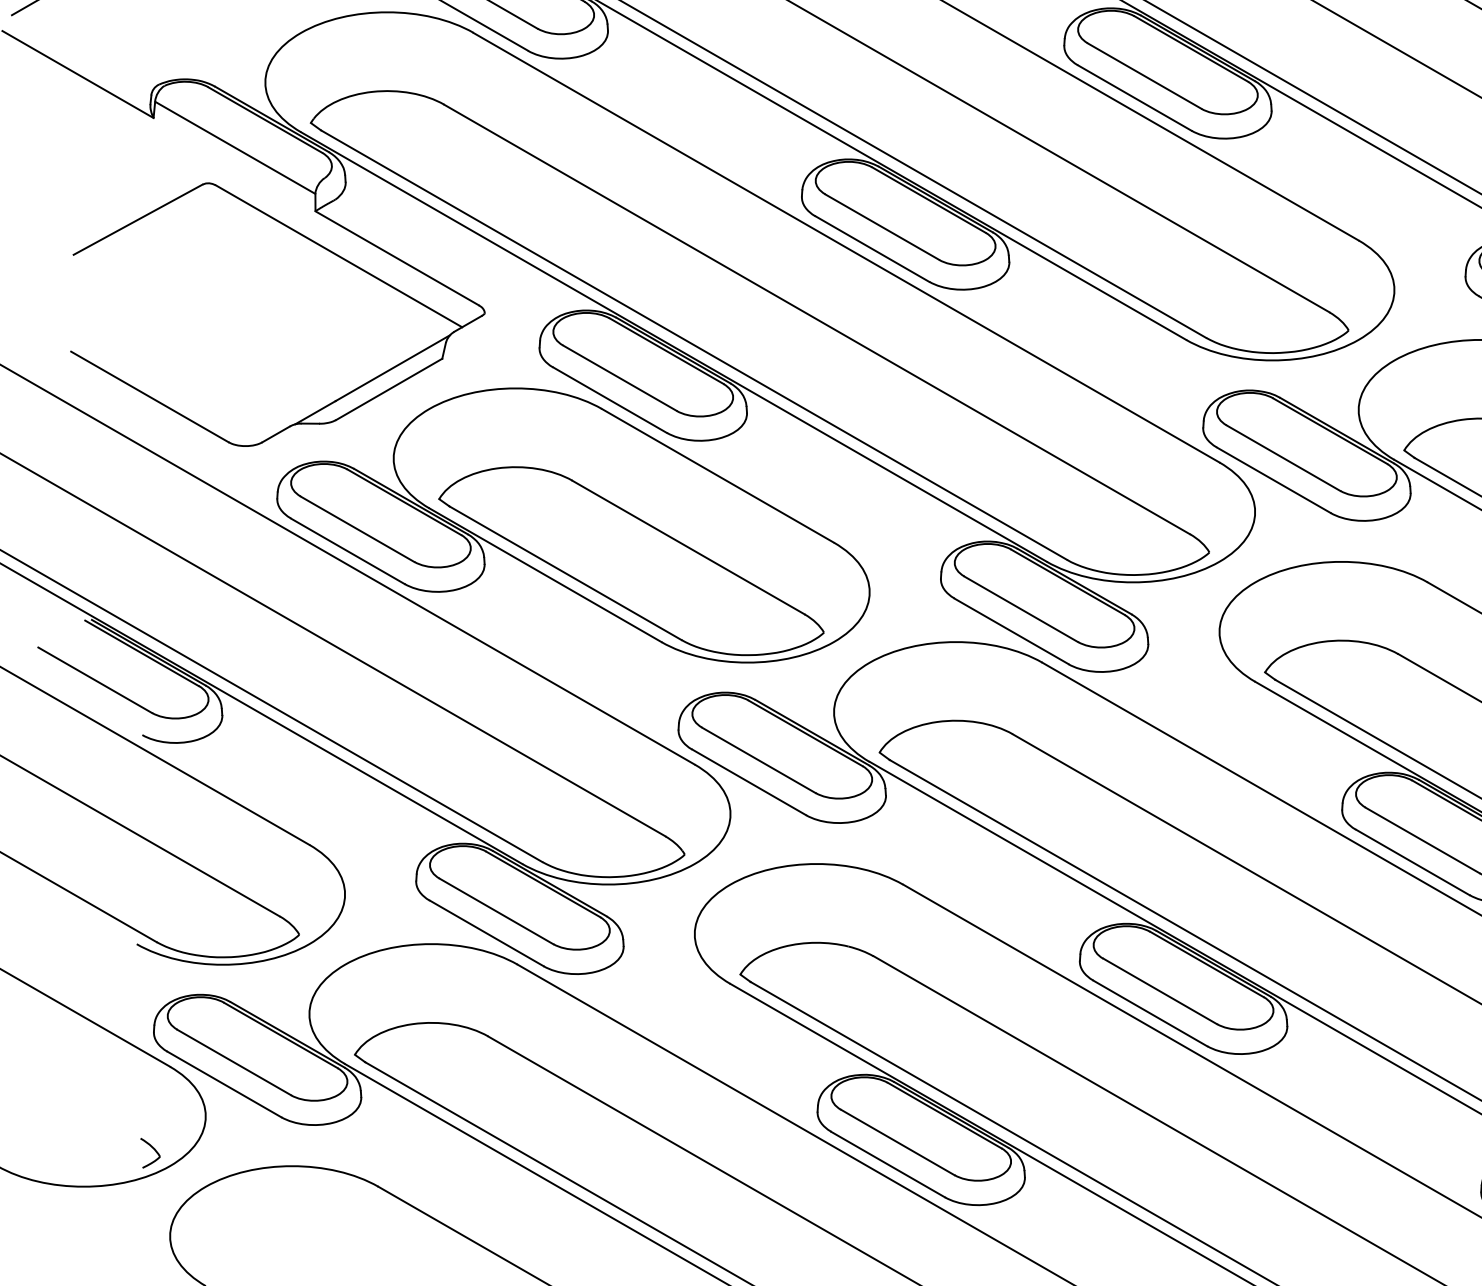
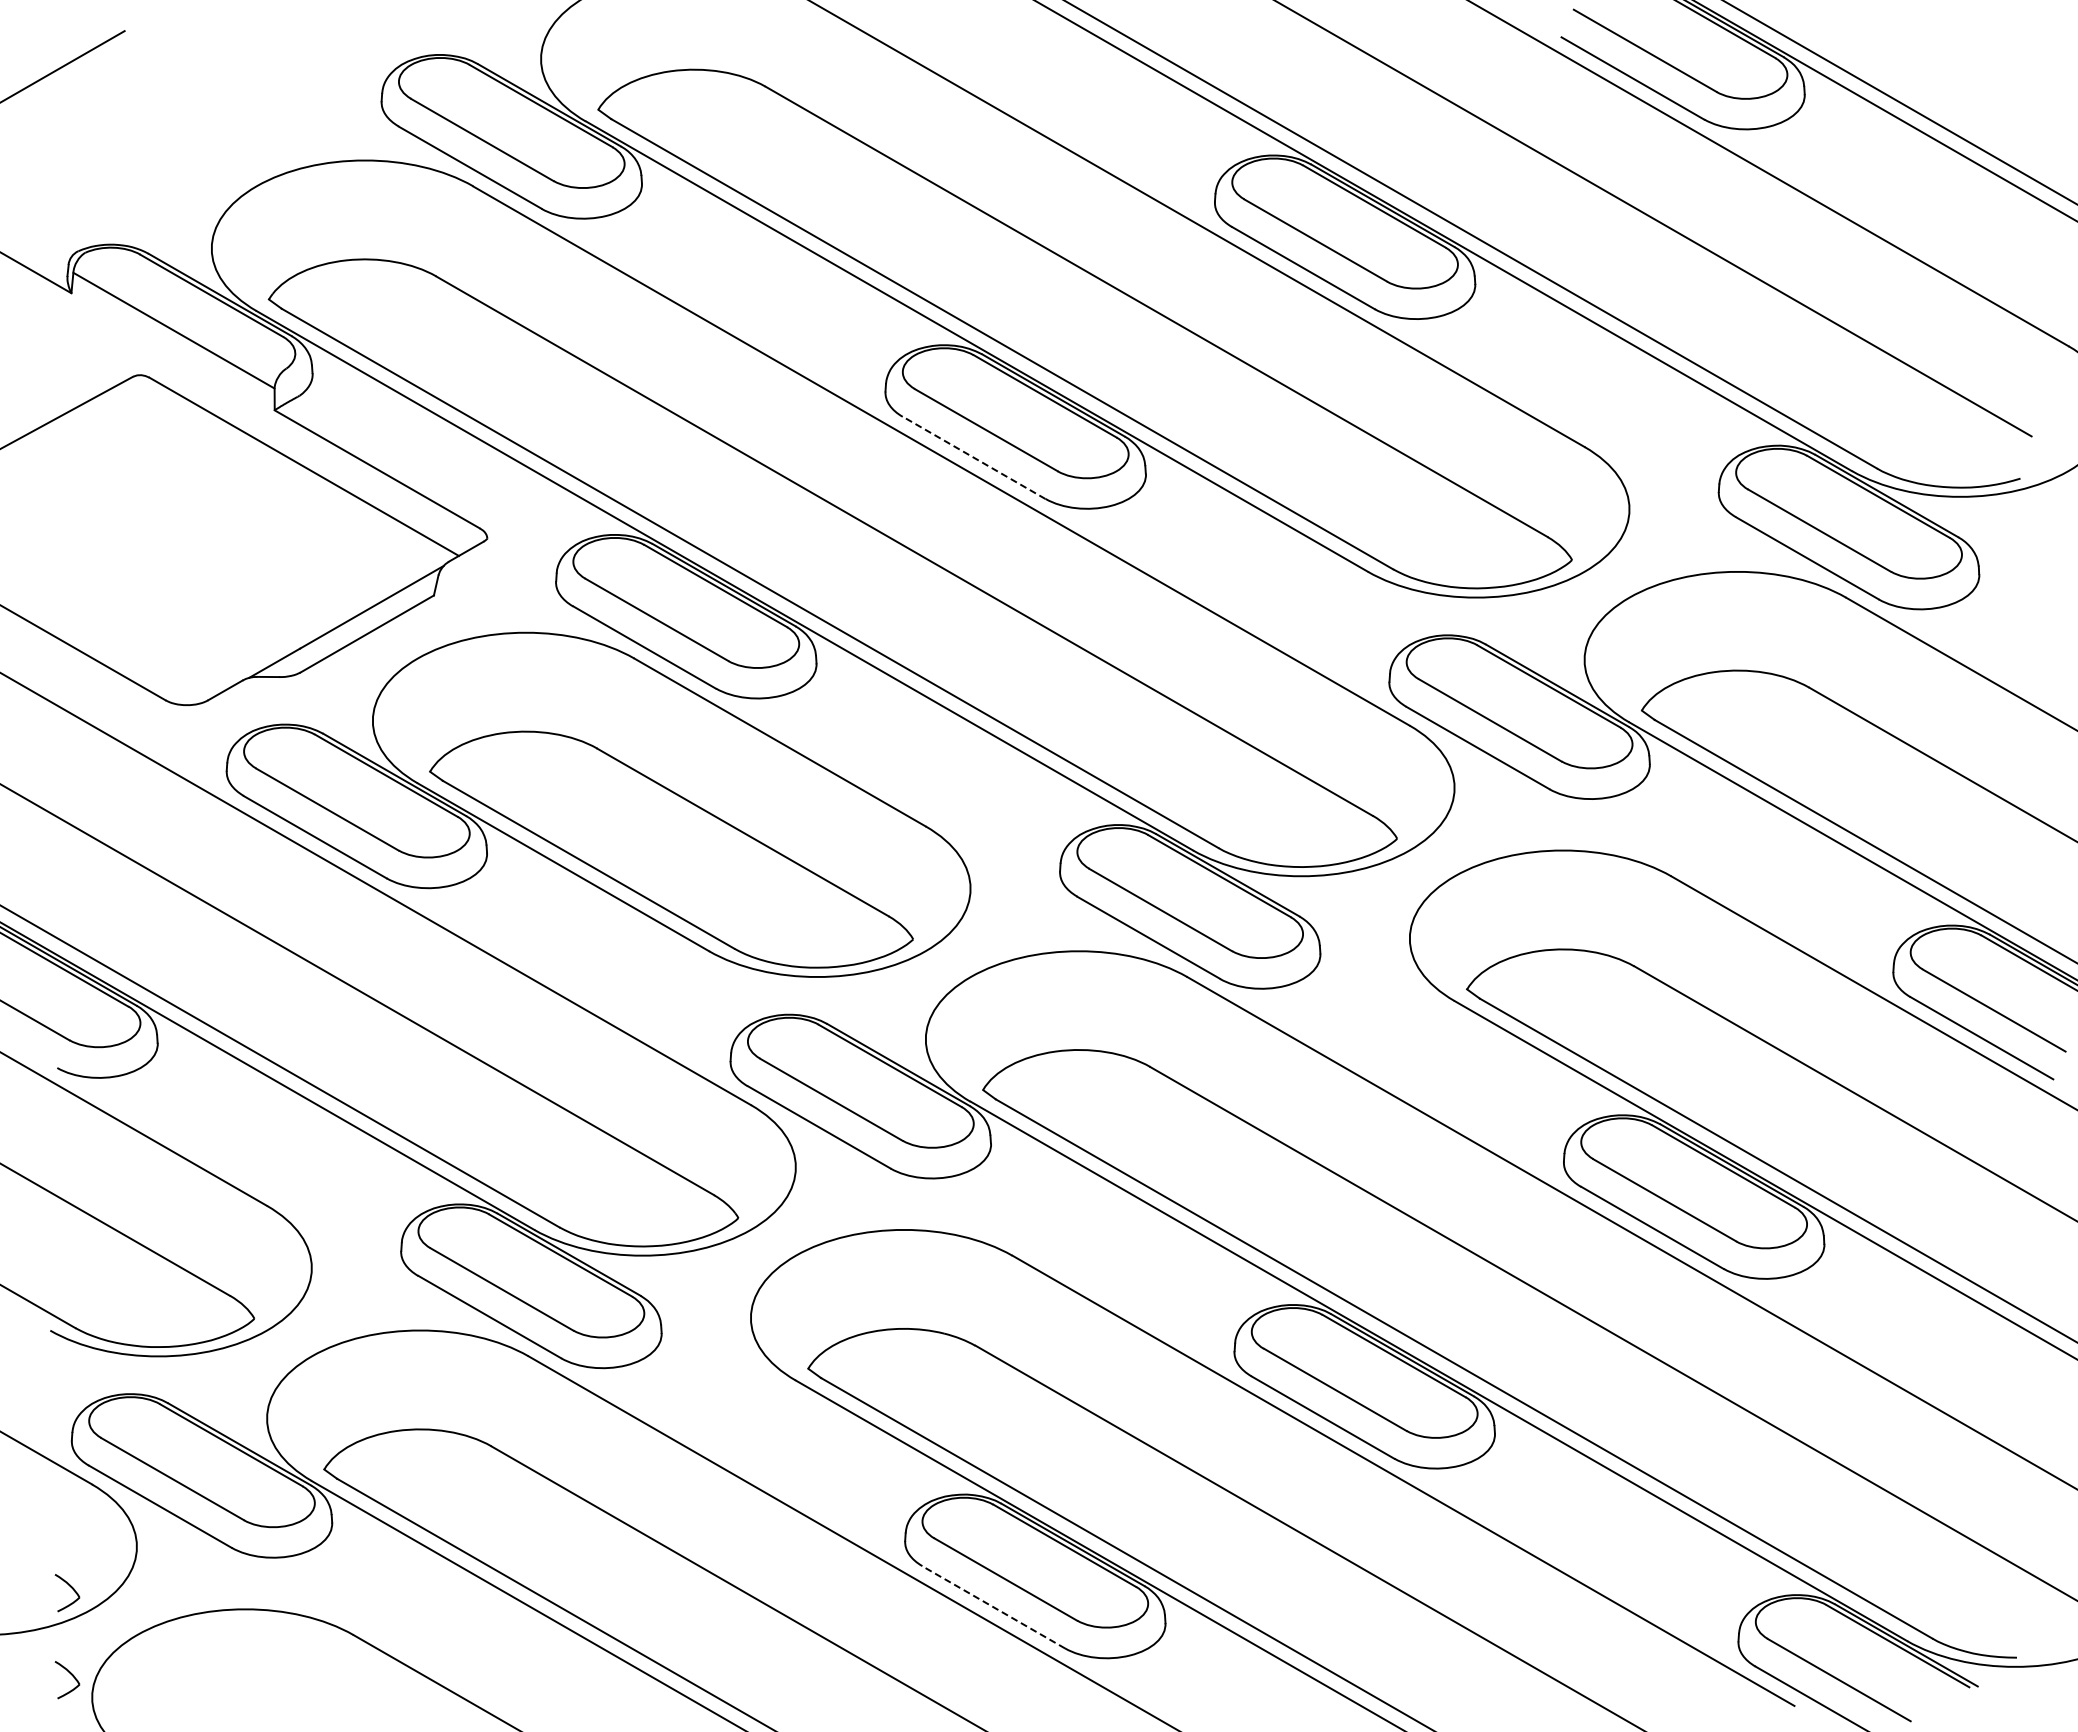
line: (872, 248) -> (973, 457), solid -> dashed
line: (887, 1164) -> (993, 1607), solid -> dashed
part: (153, 1218) -> (71, 1675), added

